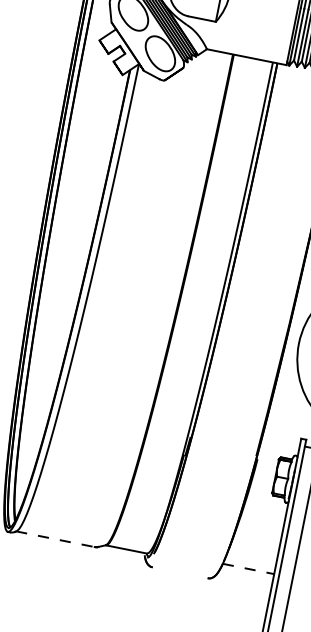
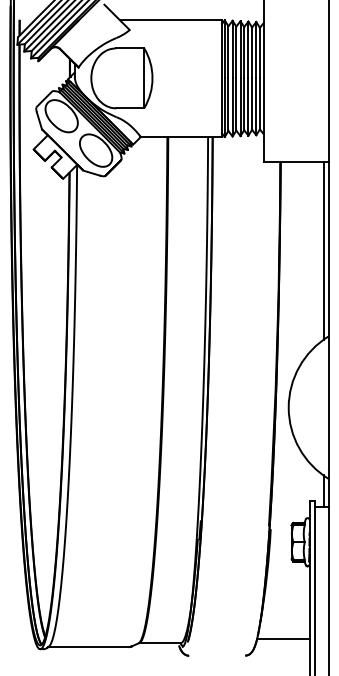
line: (55, 539) -> (88, 647), dashed -> solid
line: (248, 568) -> (283, 638), dashed -> solid

